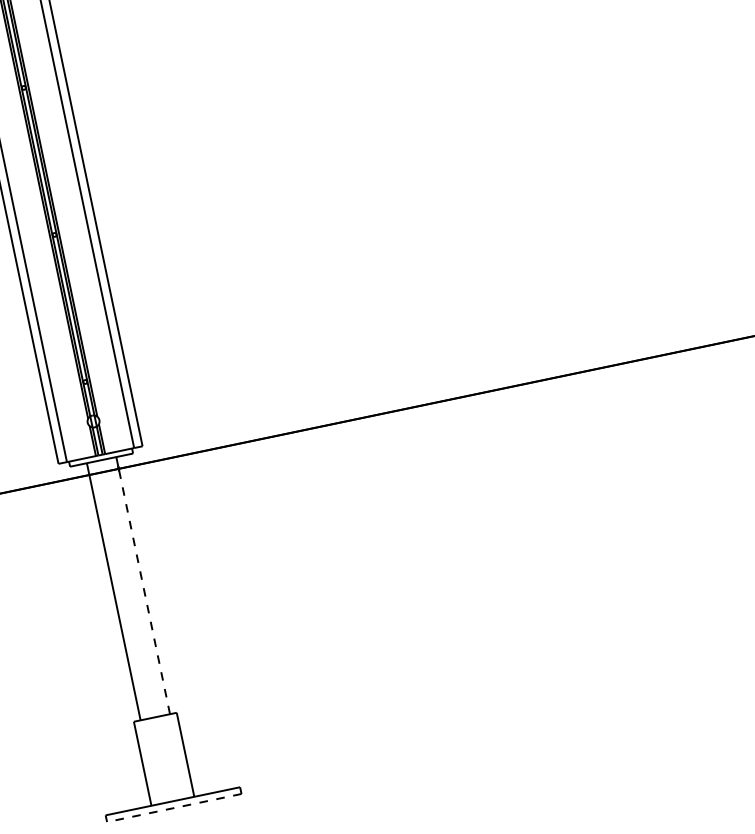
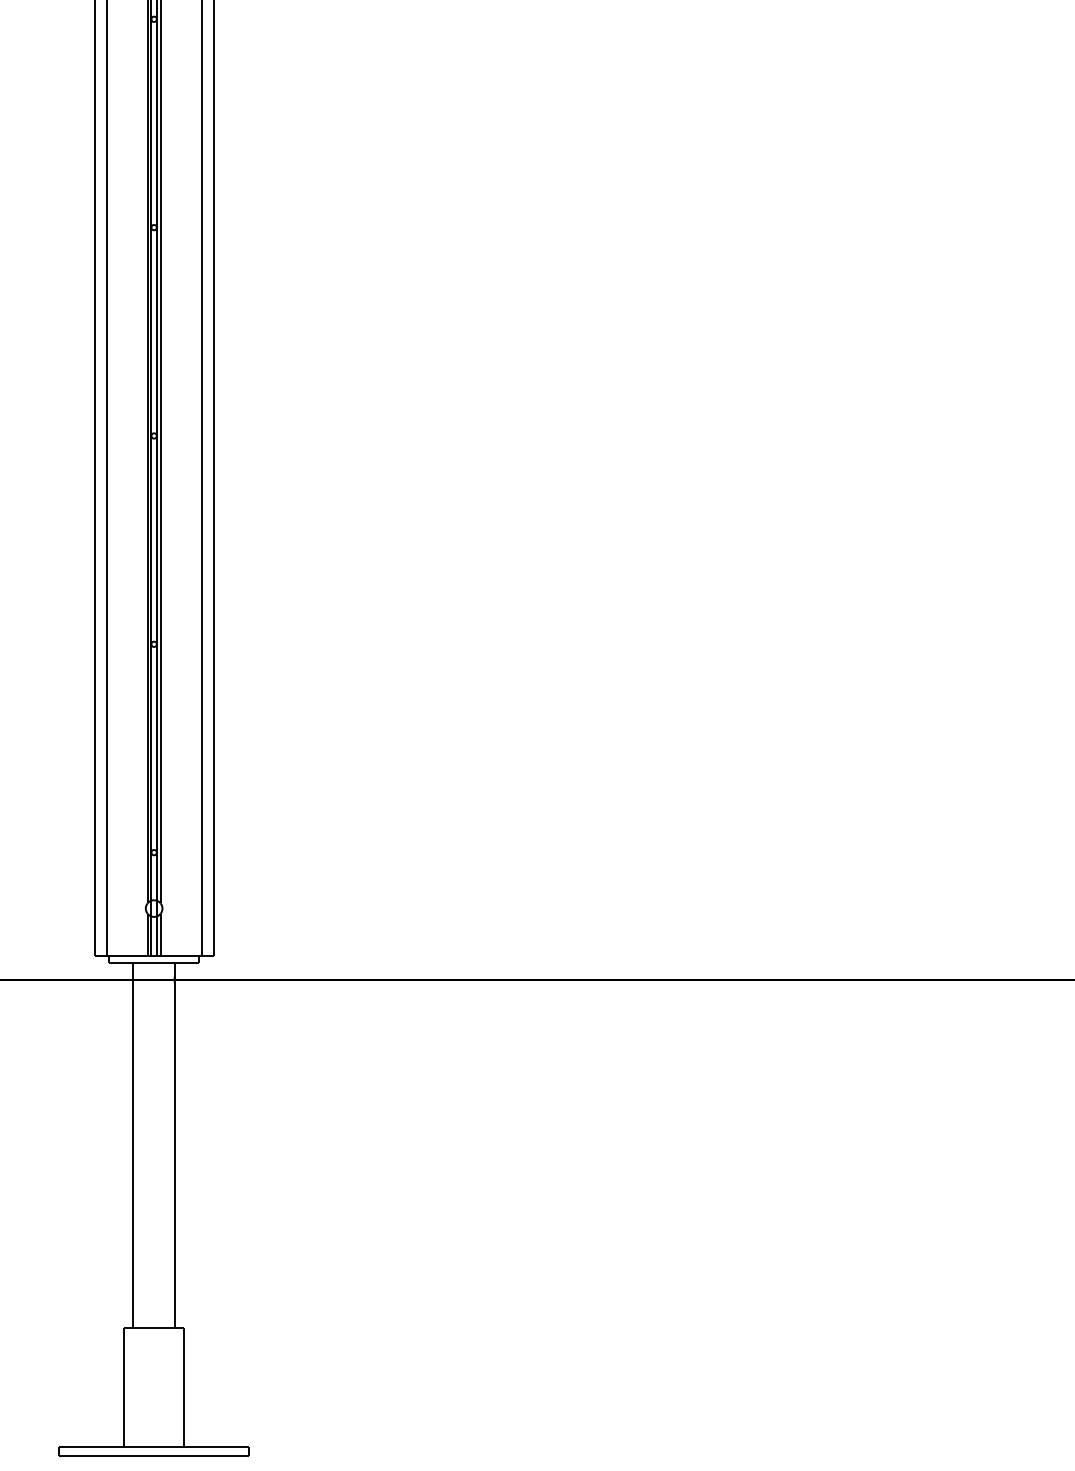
line: (144, 592) -> (174, 1154), dashed -> solid
line: (173, 808) -> (153, 1456), dashed -> solid

